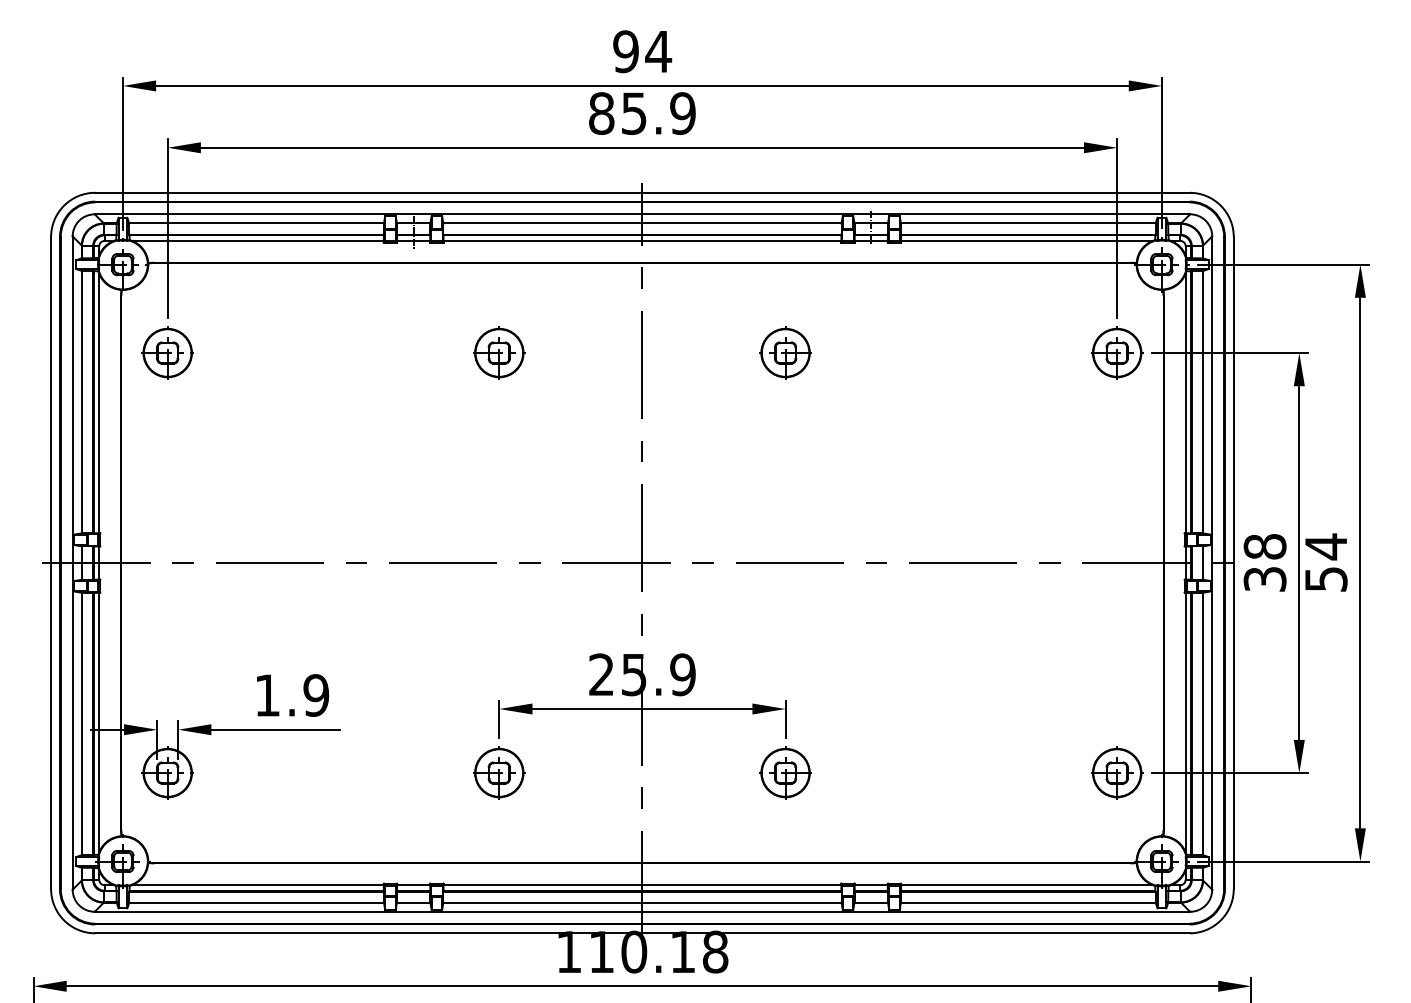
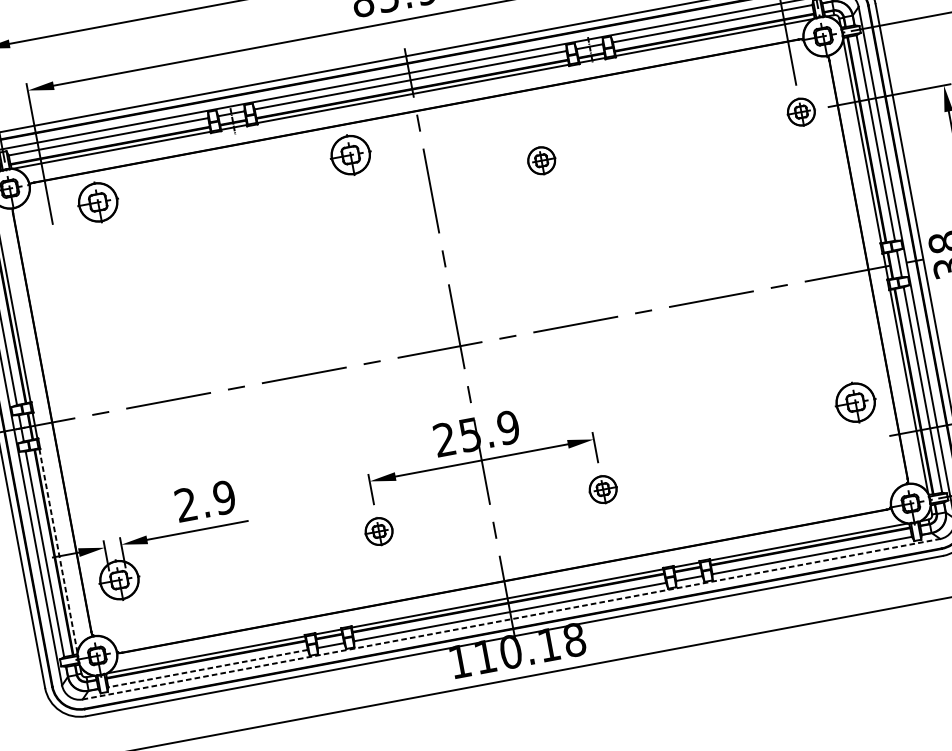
part: (167, 352) -> (97, 202), moved
part: (499, 352) -> (350, 154), moved
part: (785, 352) -> (541, 160), size x0.7
part: (1117, 352) -> (801, 111), size x0.7
text: (267, 695) -> (186, 504), 1.9 -> 2.9
line: (99, 722) -> (58, 550), solid -> dashed
part: (499, 772) -> (379, 531), size x0.7
part: (785, 772) -> (603, 489), size x0.7
part: (1117, 772) -> (855, 402), moved
line: (256, 902) -> (207, 668), solid -> dashed
line: (642, 911) -> (511, 618), solid -> dashed

